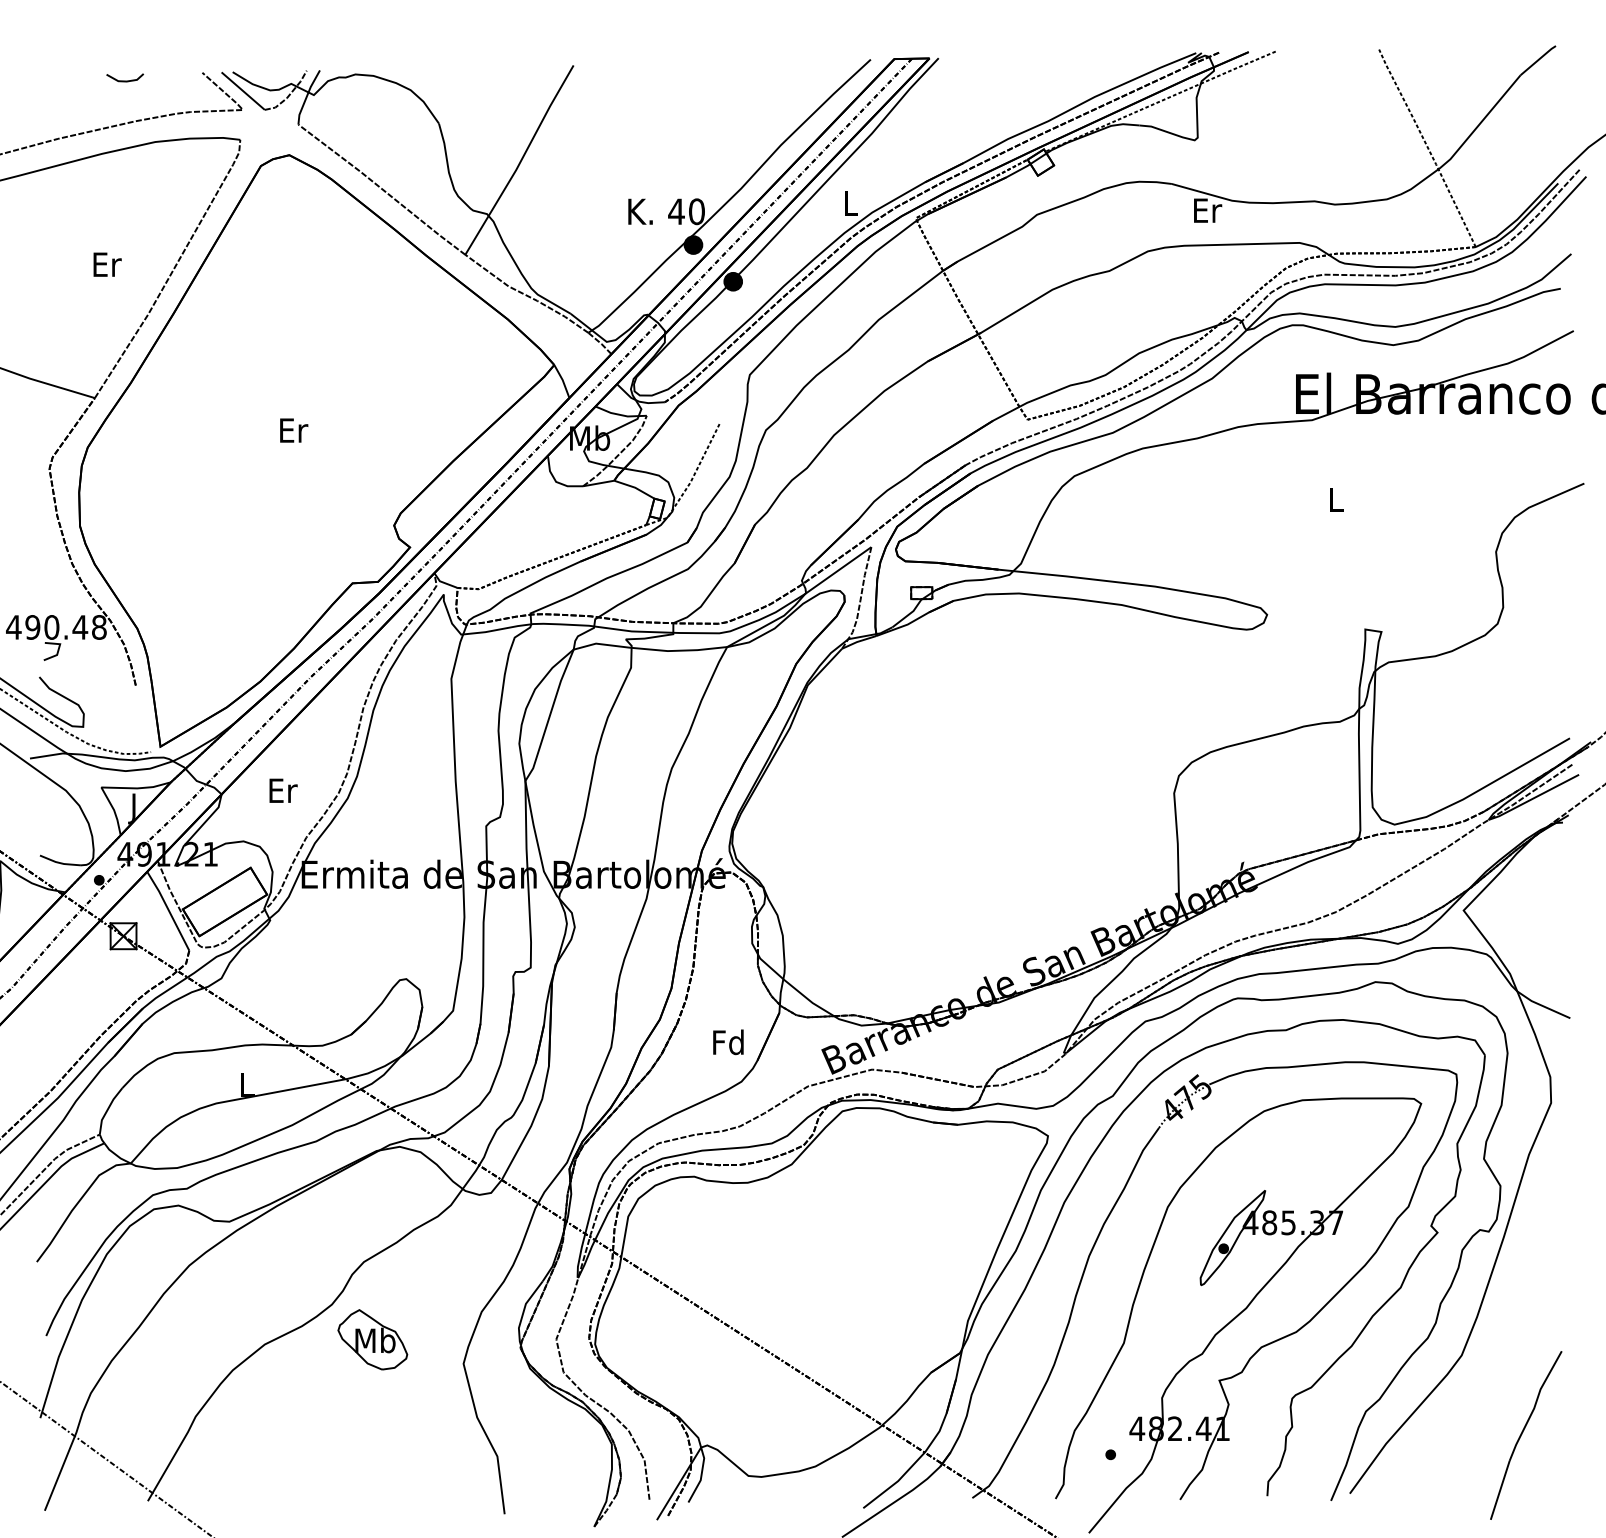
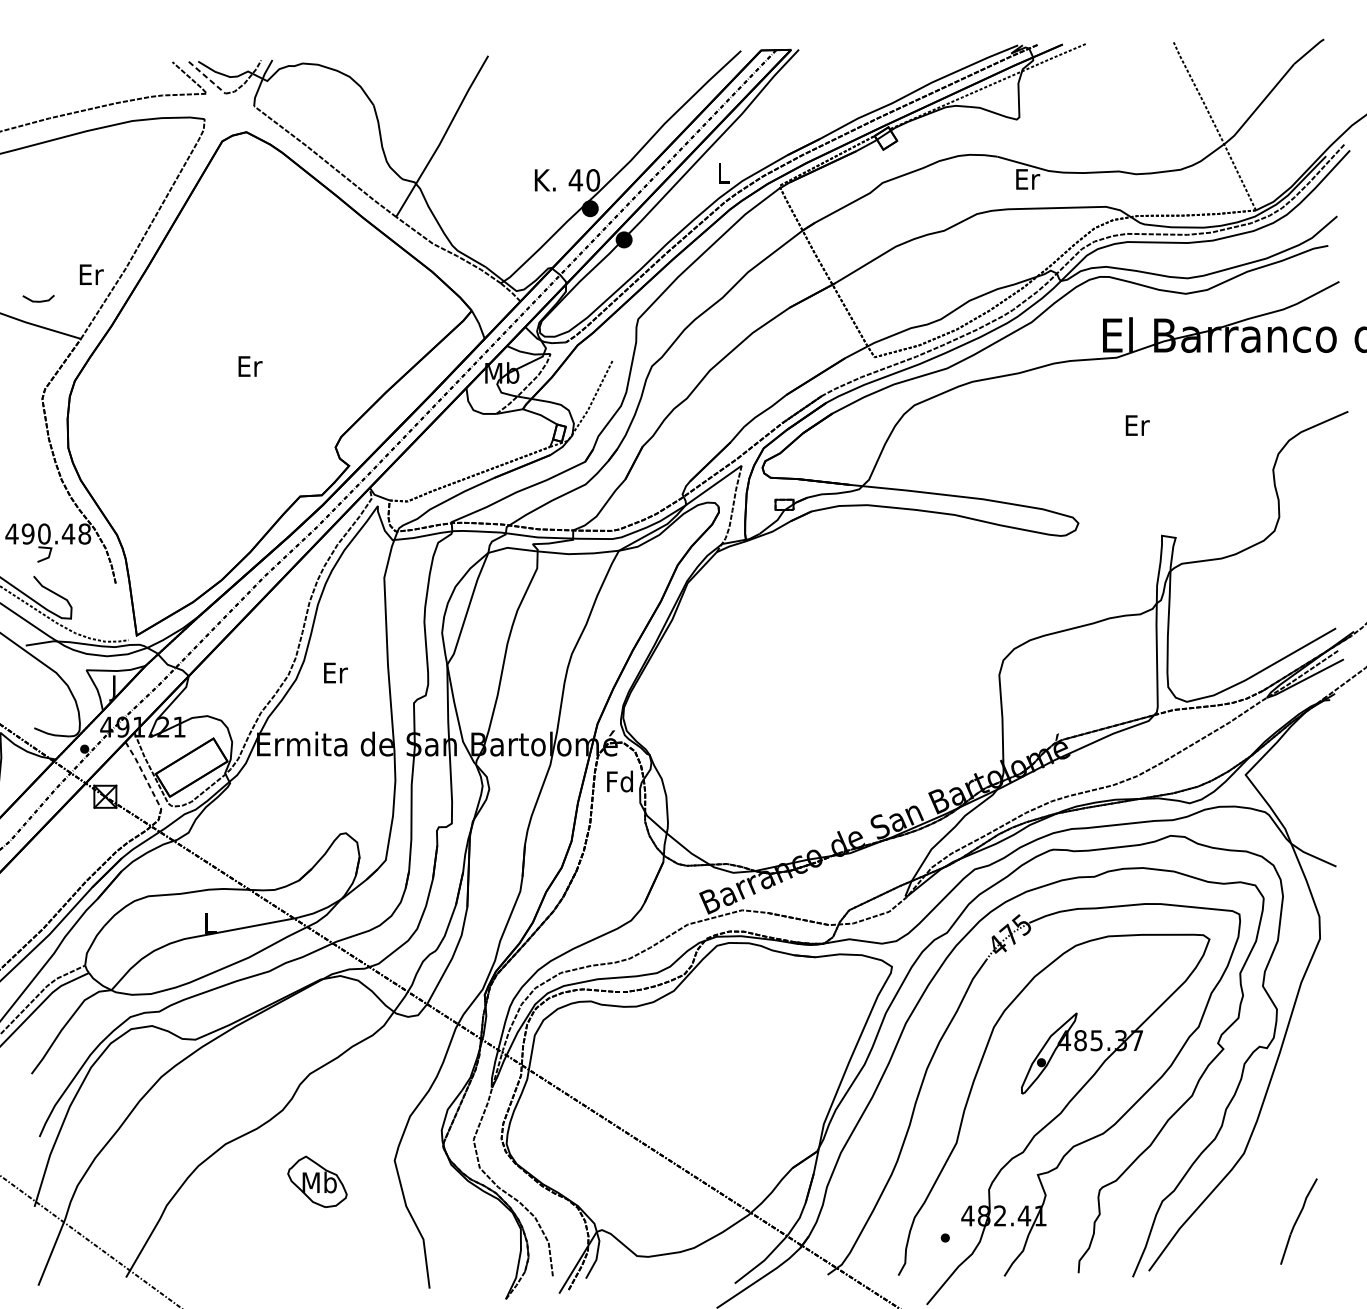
line: (124, 80) -> (38, 300), moved
line: (243, 91) -> (207, 78), solid -> dashed
text: (107, 264) -> (91, 274), moved
text: (1336, 499) -> (1137, 425), L -> Er
text: (283, 790) -> (335, 672), moved
line: (168, 910) -> (143, 774), solid -> dashed
text: (728, 1042) -> (620, 781), moved
part: (372, 1339) -> (317, 1181), moved
part: (1526, 1435) -> (1299, 1221), size x0.6

